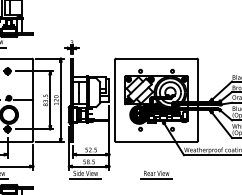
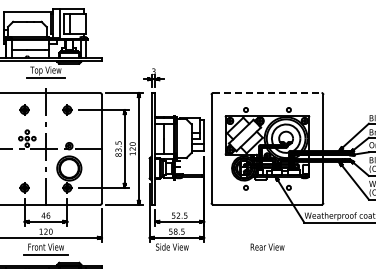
line: (156, 58) -> (267, 92), solid -> dashed
line: (85, 179) -> (171, 255), removed
line: (156, 179) -> (267, 255), removed

